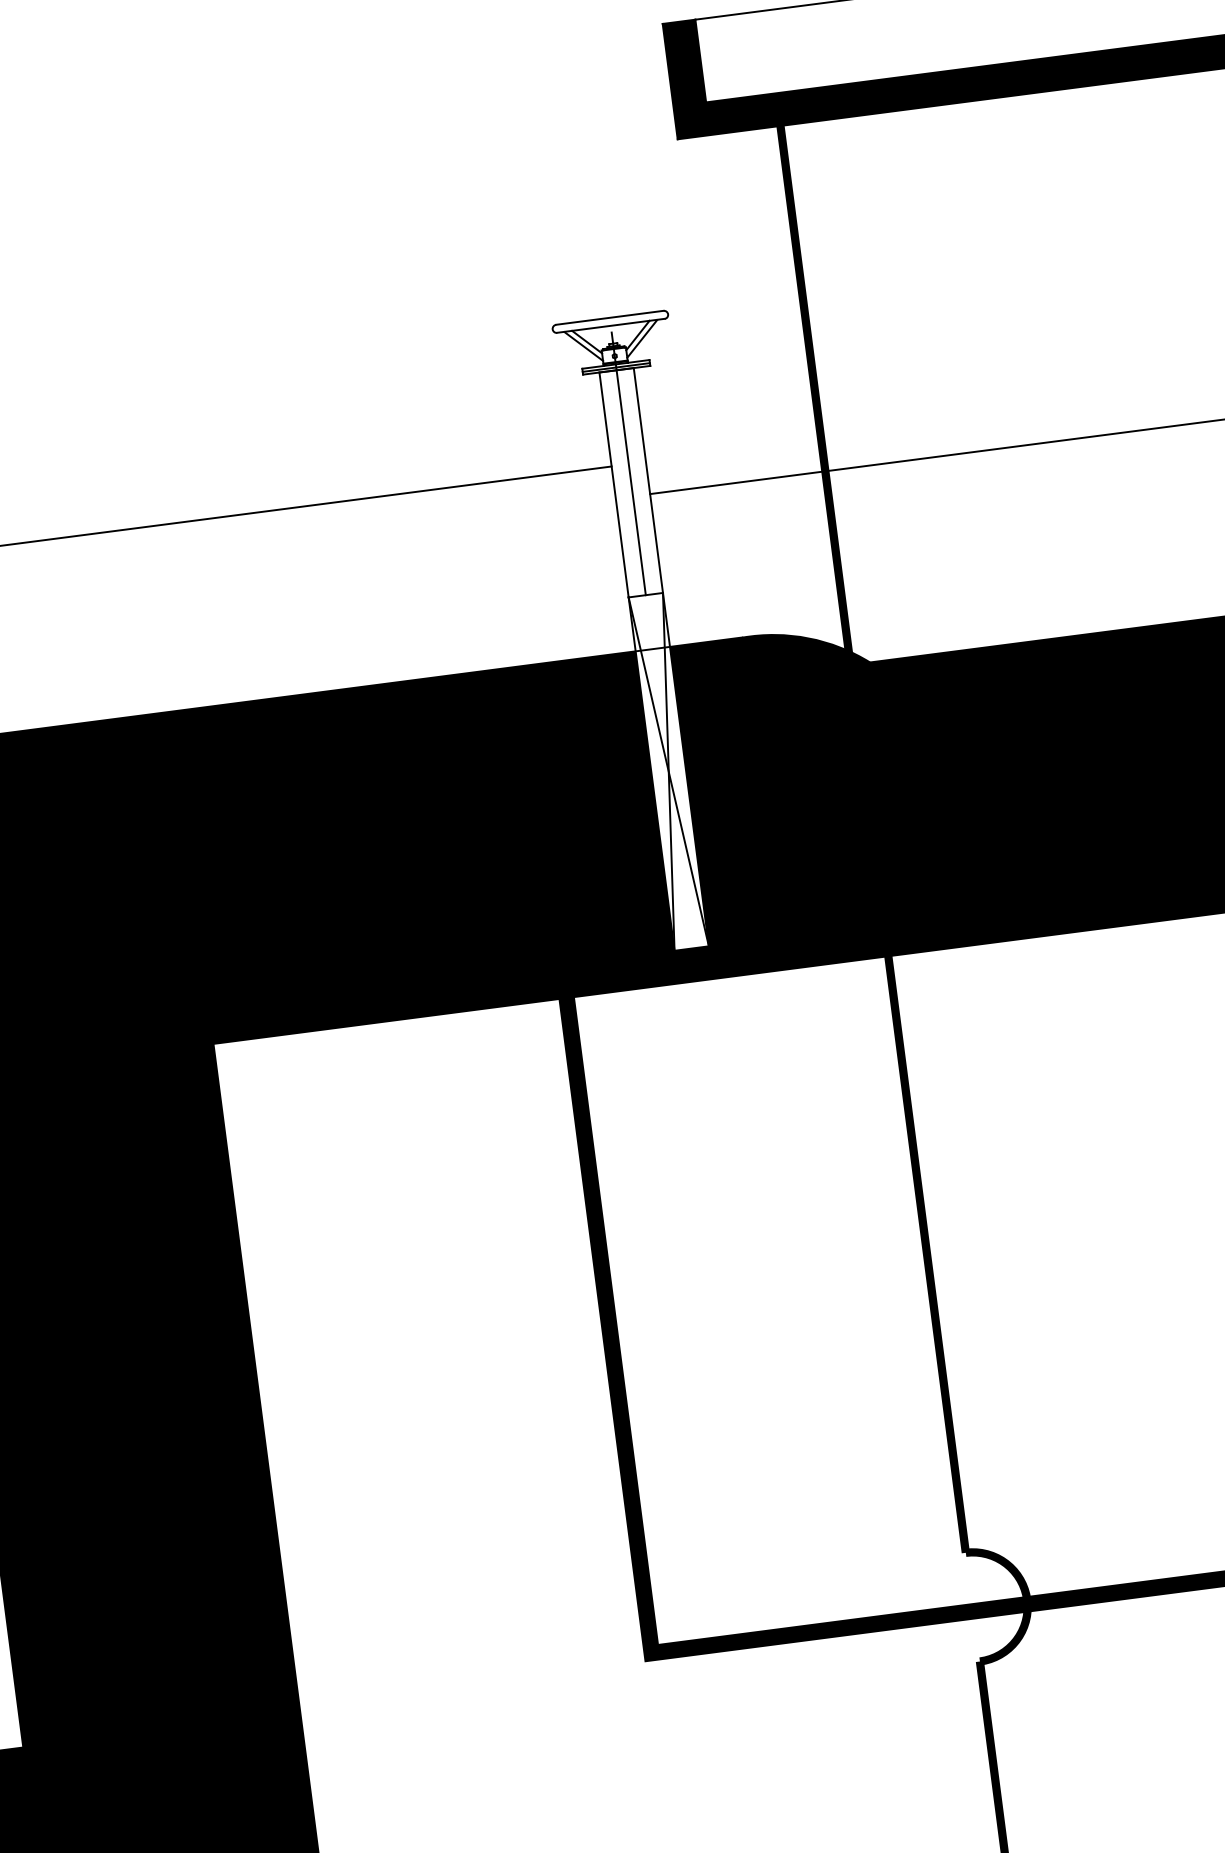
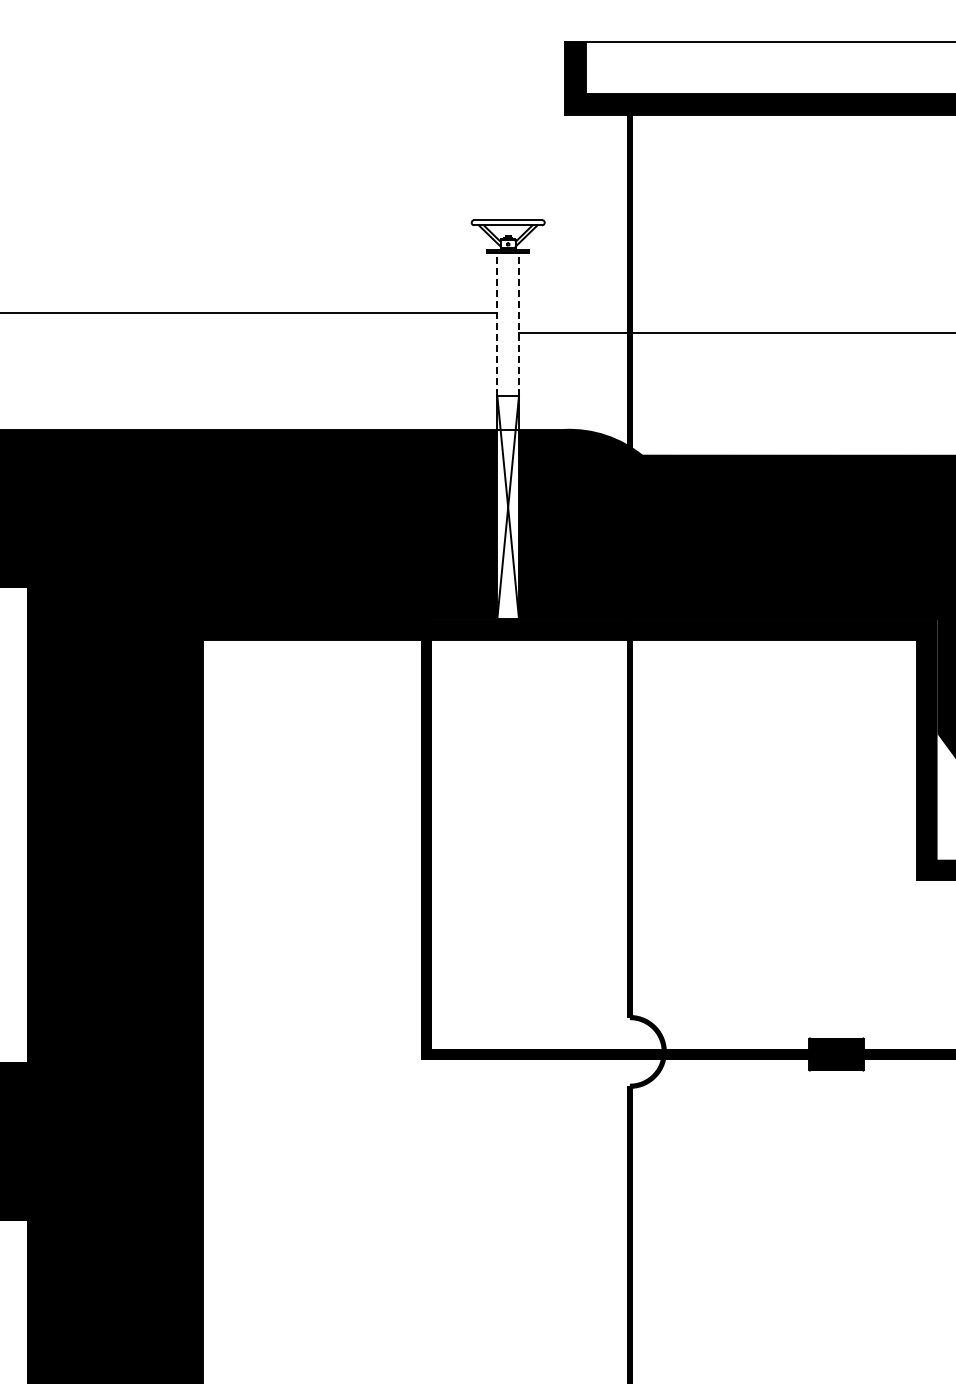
line: (629, 463) -> (508, 312), removed
line: (649, 480) -> (519, 324), solid -> dashed
line: (614, 484) -> (497, 324), solid -> dashed

